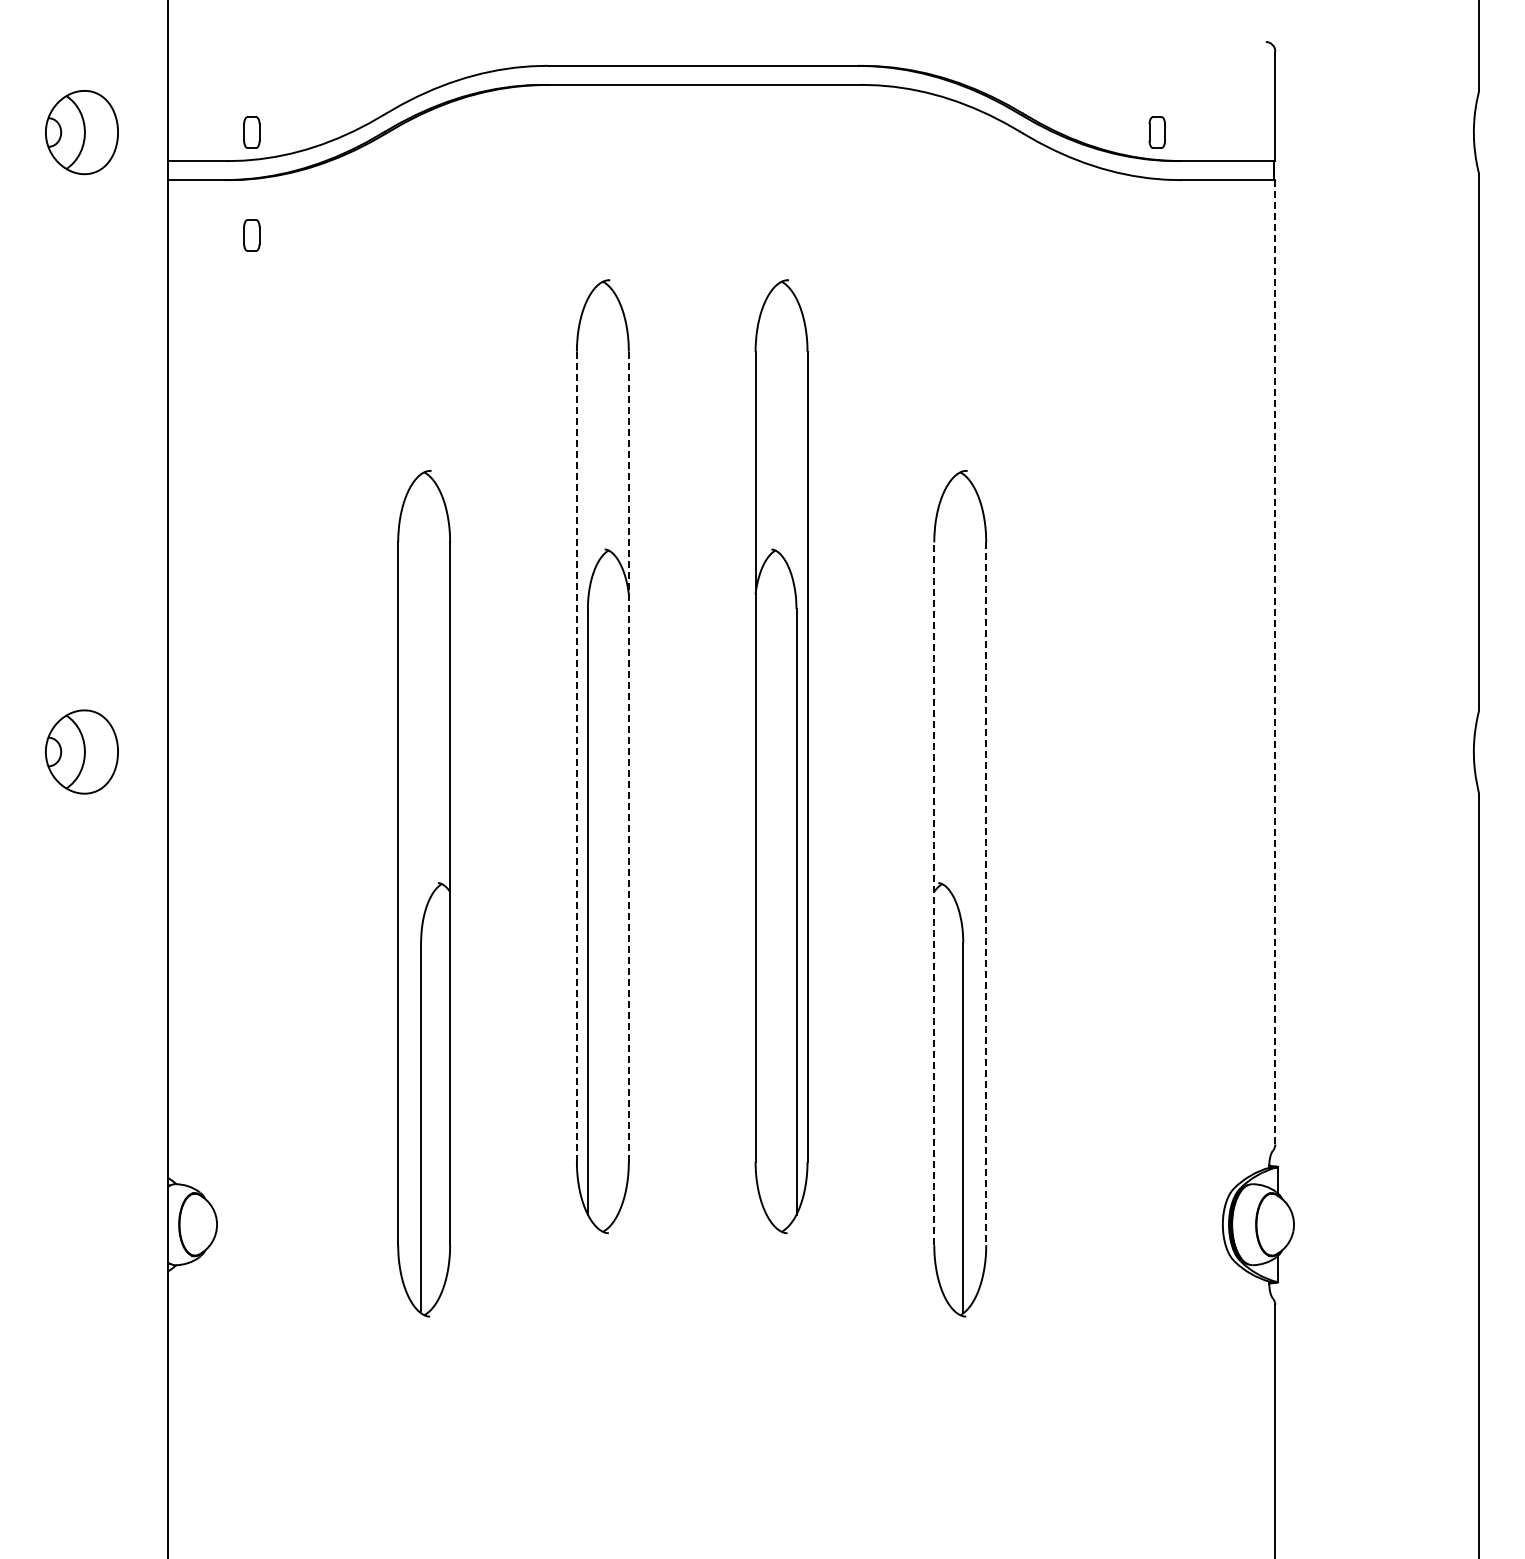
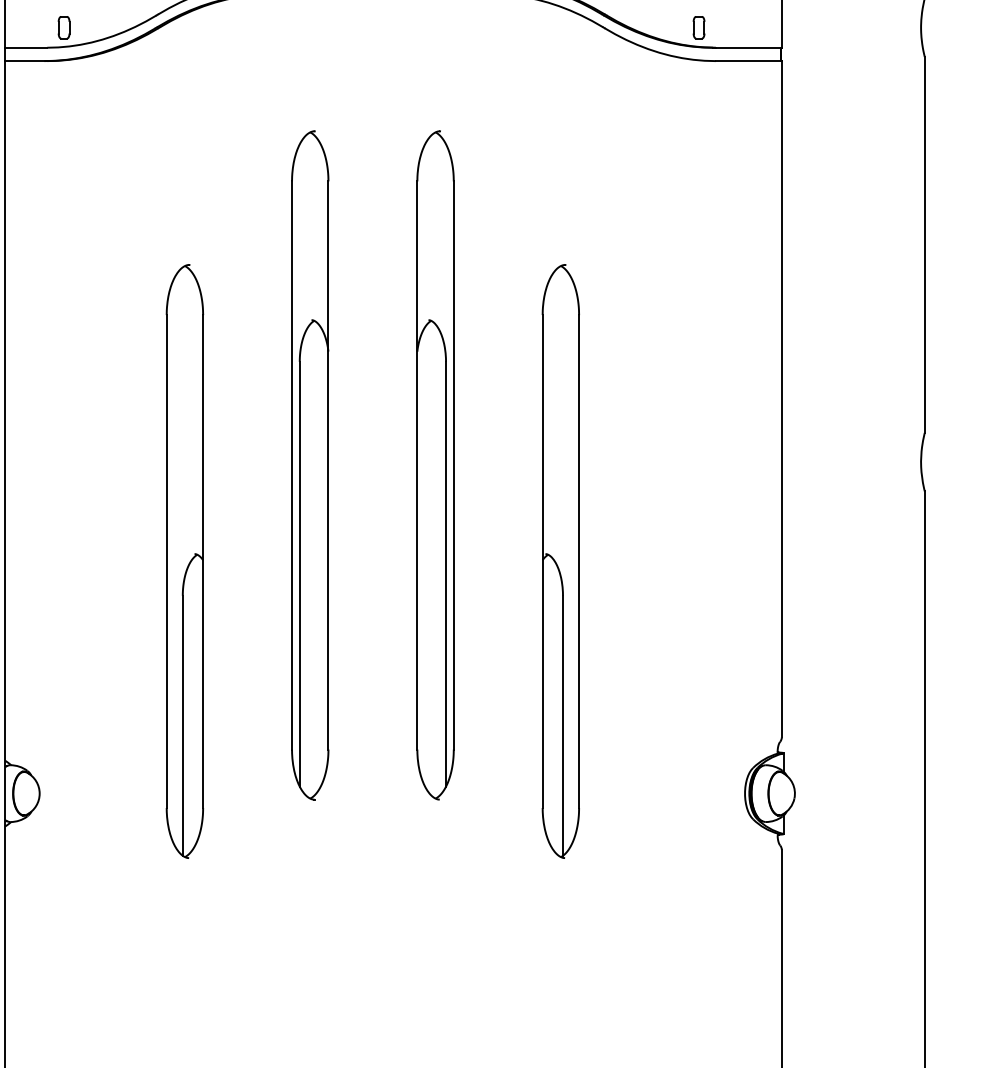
part: (251, 235) -> (63, 99), removed
line: (1275, 661) -> (781, 398), dashed -> solid
line: (576, 756) -> (291, 465), dashed -> solid
line: (628, 757) -> (328, 465), dashed -> solid
line: (934, 893) -> (542, 561), dashed -> solid
line: (986, 894) -> (579, 562), dashed -> solid

